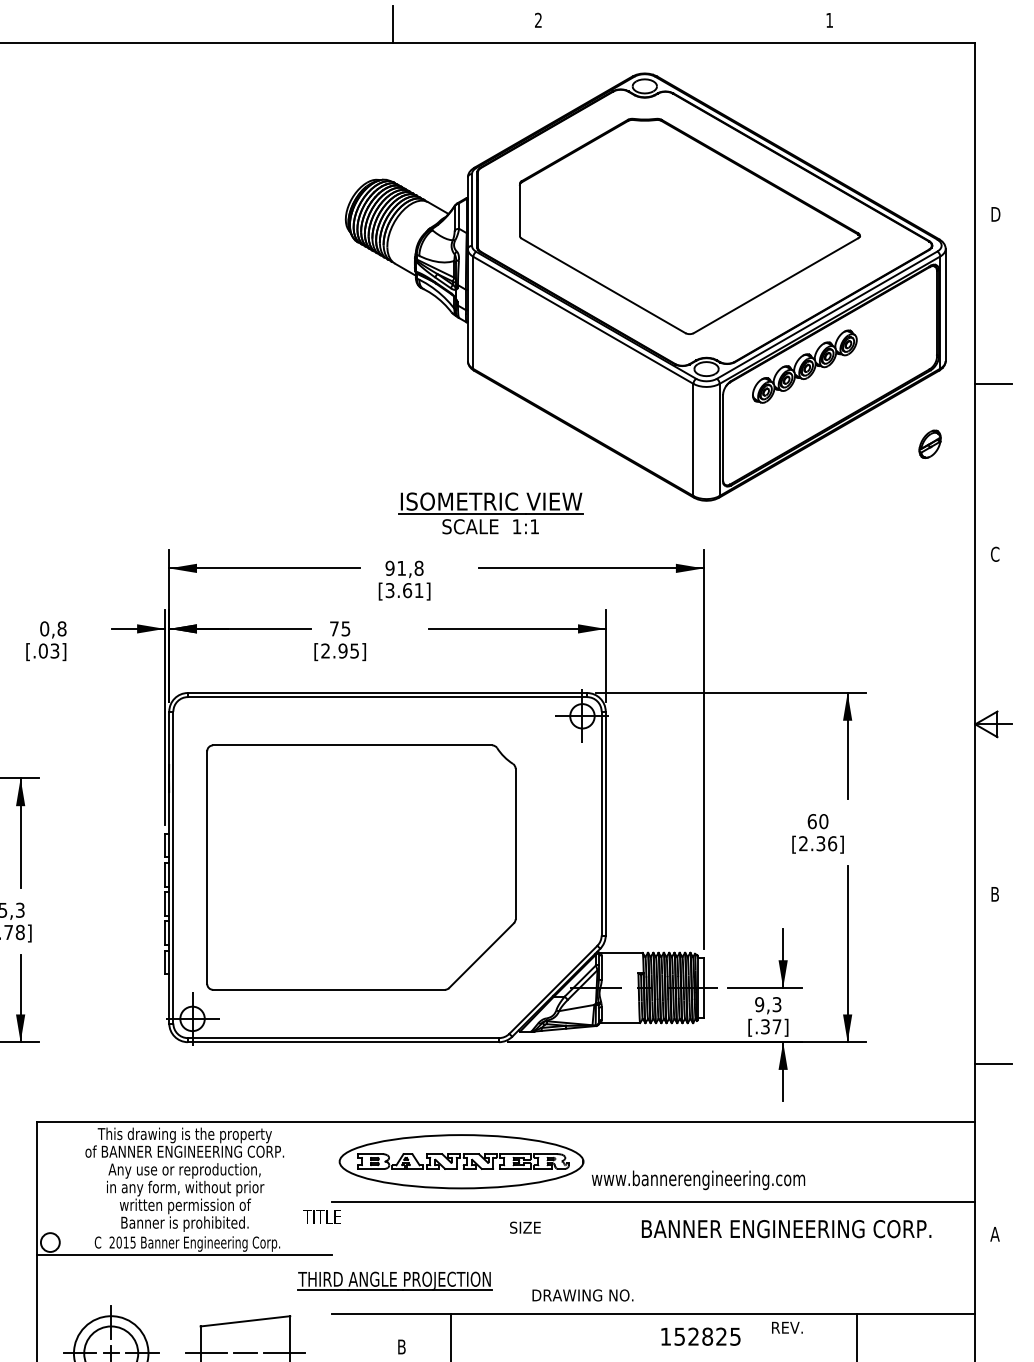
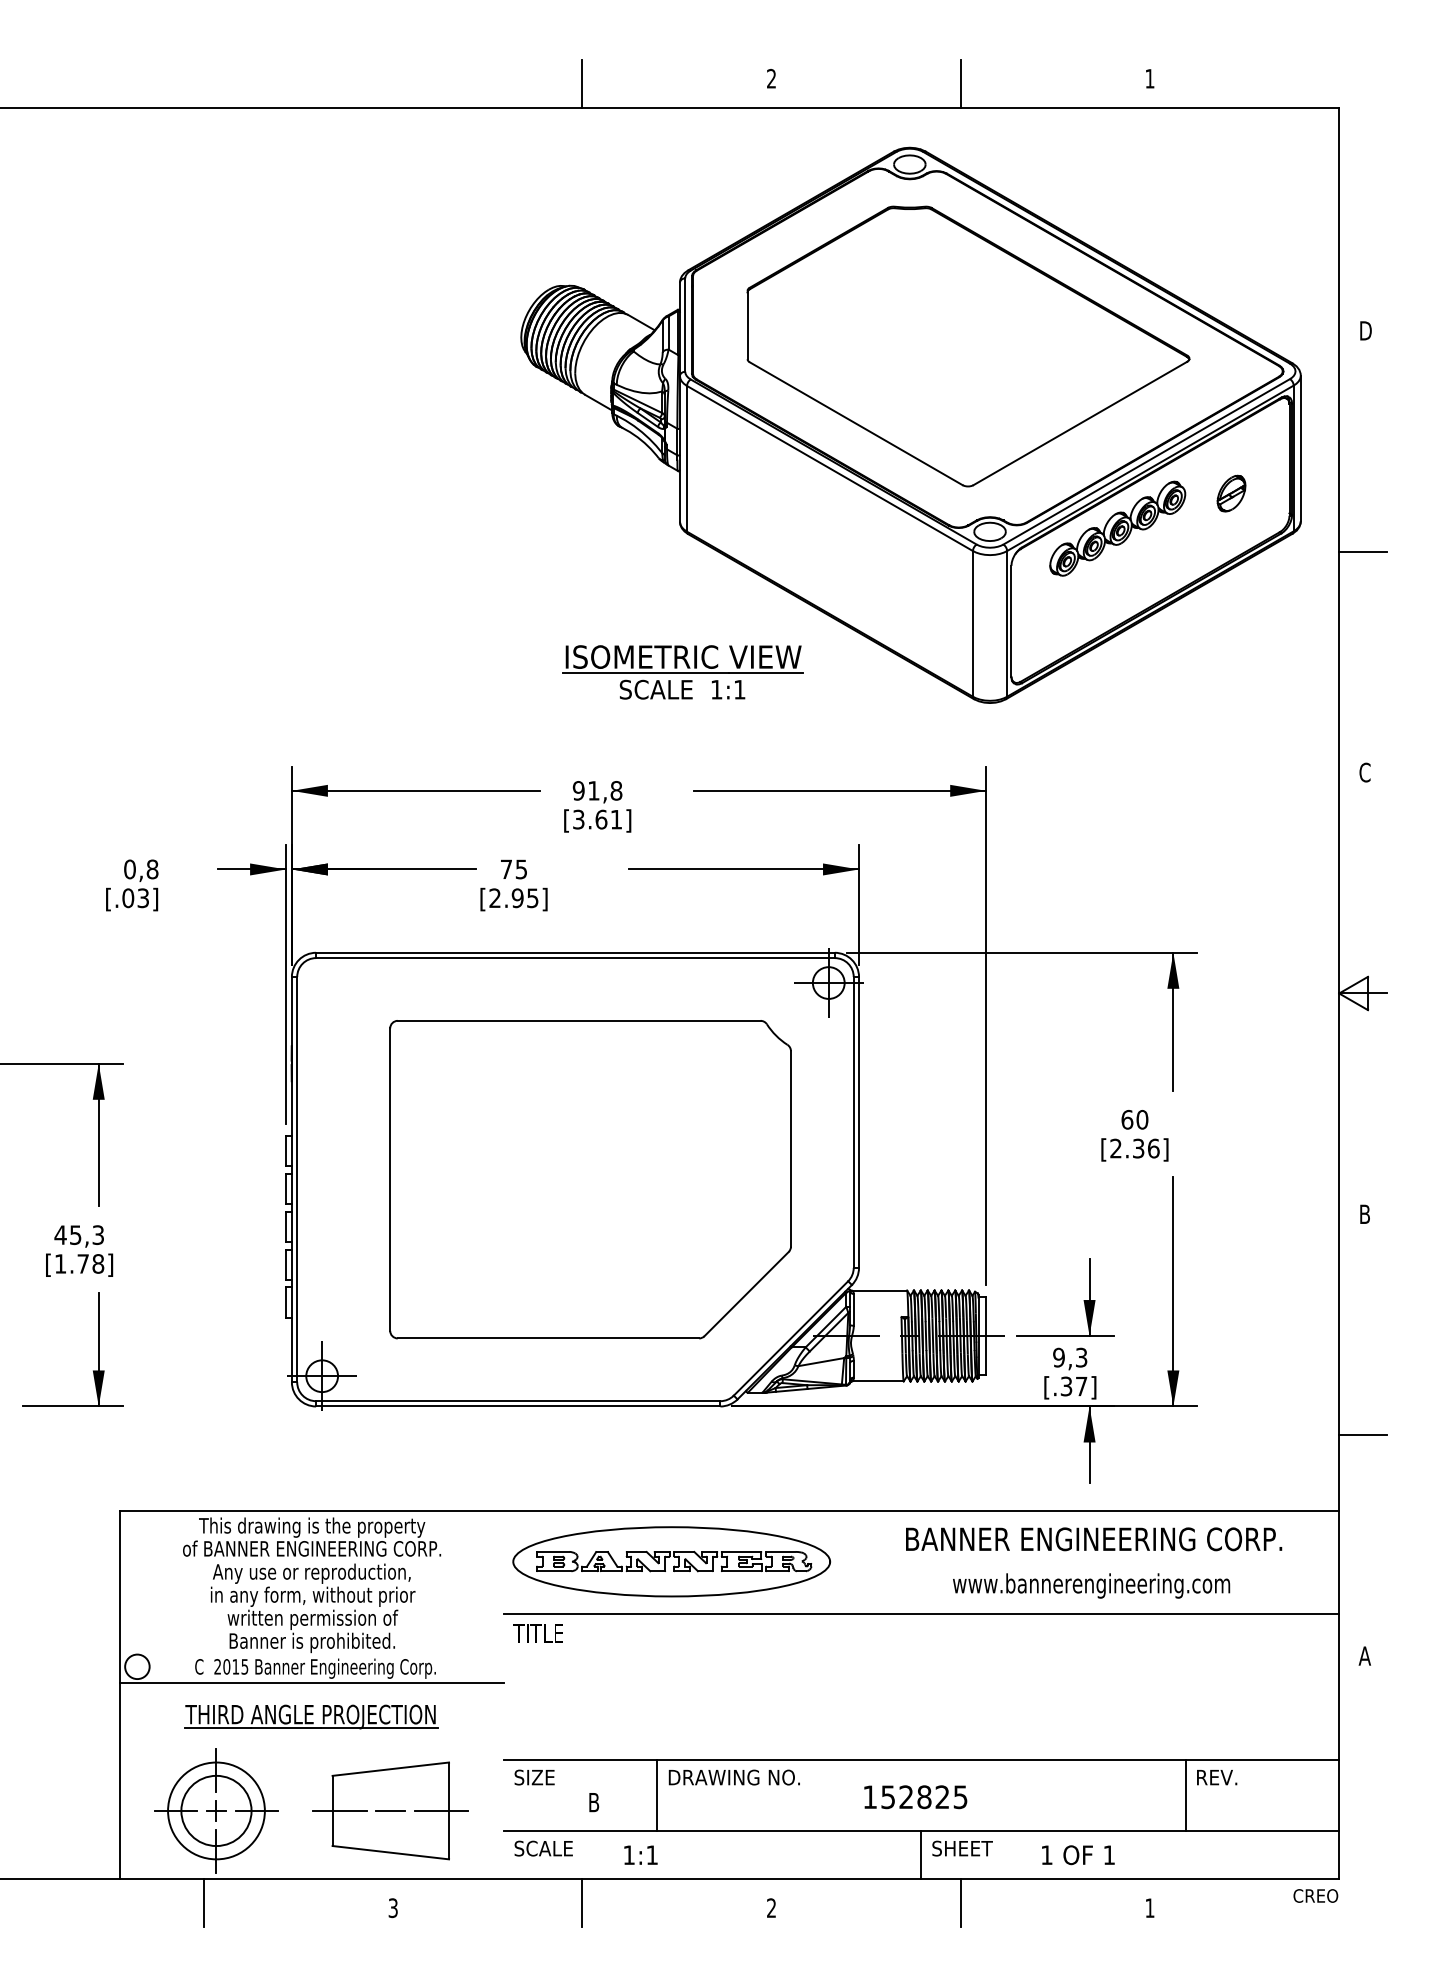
line: (683, 24) -> (960, 83), added
part: (930, 444) -> (1231, 493), moved
part: (490, 513) -> (682, 672), moved
part: (361, 867) -> (590, 1179), moved
text: (698, 1179) -> (1091, 1585), moved
text: (321, 1216) -> (537, 1633), moved
text: (525, 1227) -> (534, 1777), moved
text: (786, 1229) -> (1094, 1539), moved
part: (395, 1280) -> (311, 1716), moved
text: (582, 1295) -> (733, 1777), moved
text: (787, 1327) -> (1217, 1777), moved
text: (700, 1336) -> (915, 1797), moved

